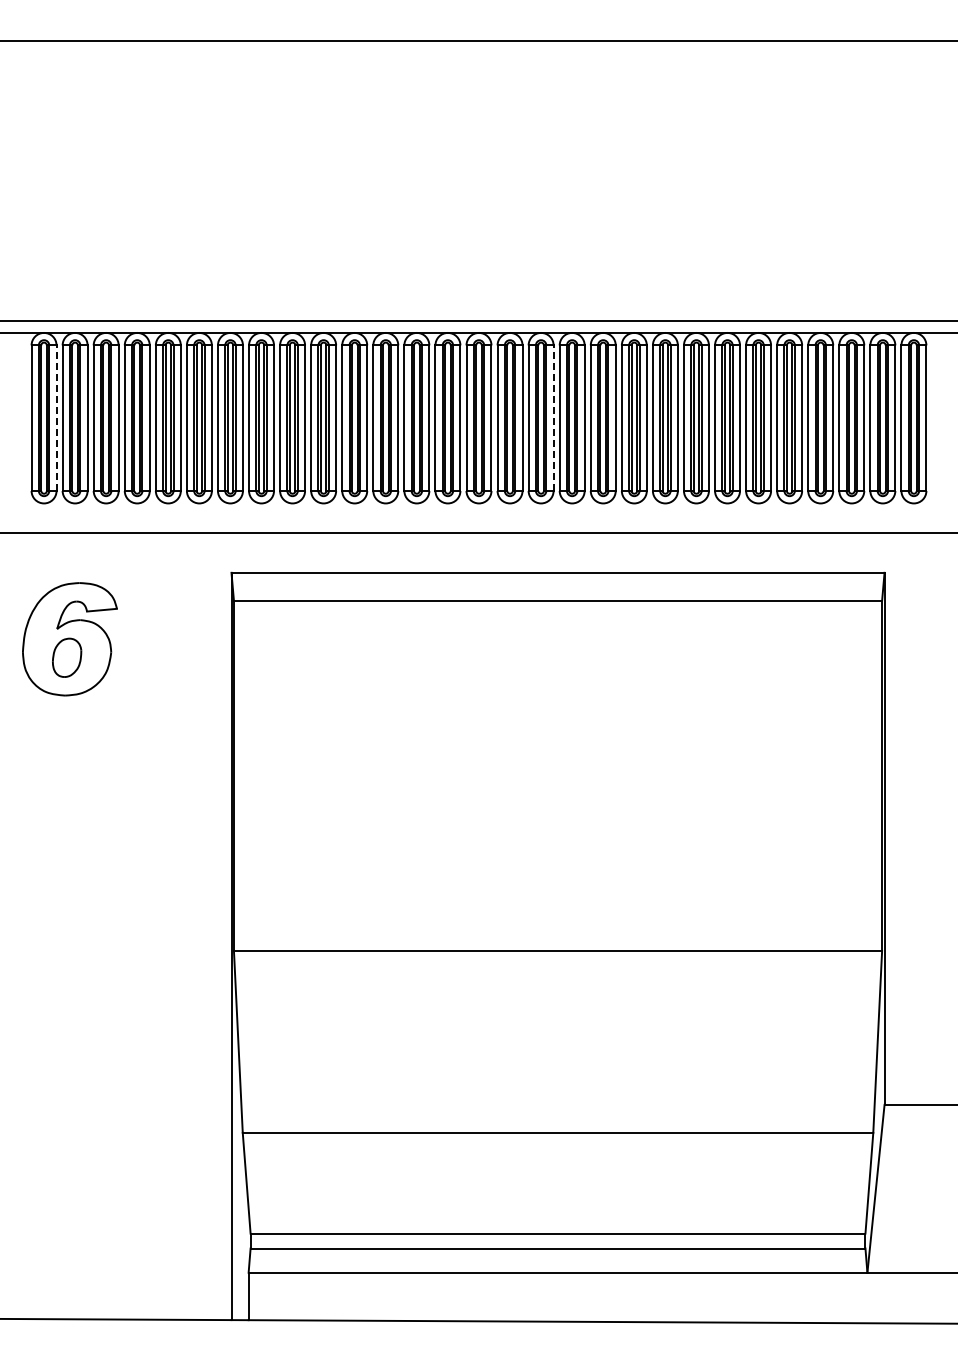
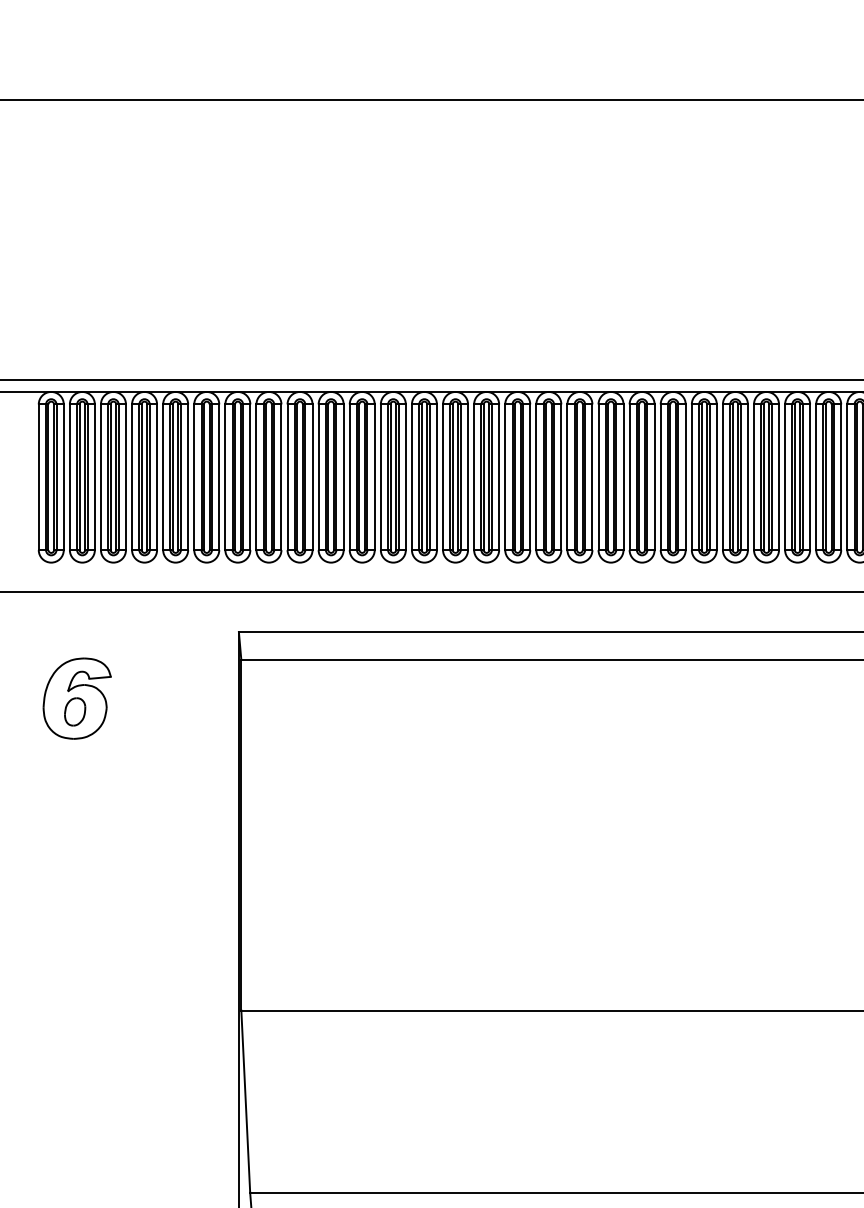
line: (56, 418) -> (63, 477), dashed -> solid
line: (553, 418) -> (561, 477), dashed -> solid
part: (69, 639) -> (76, 698), size x0.71

